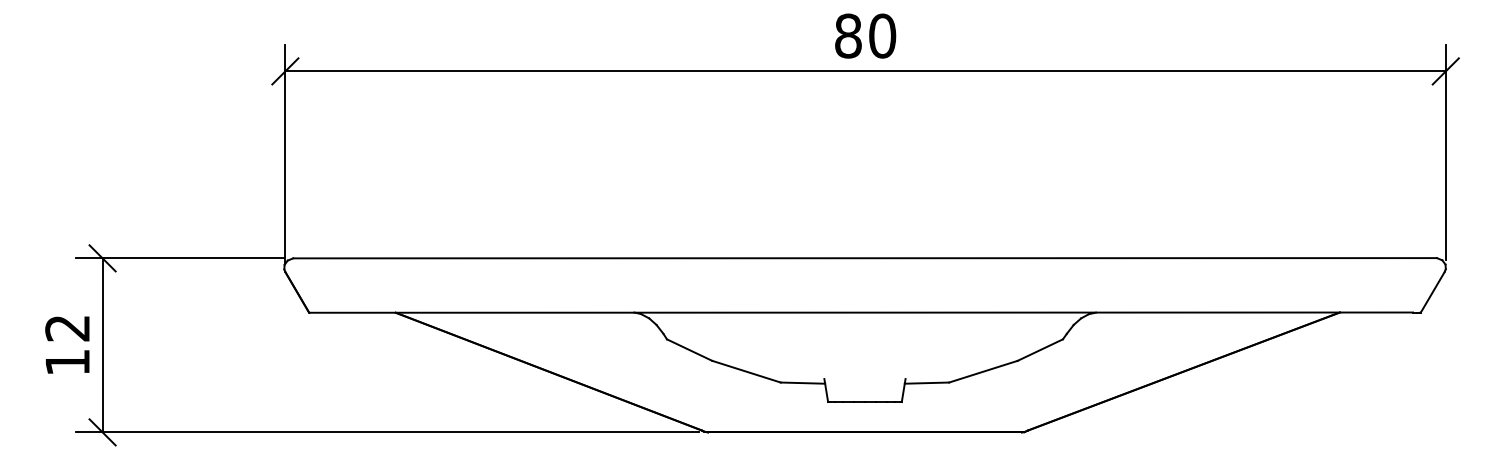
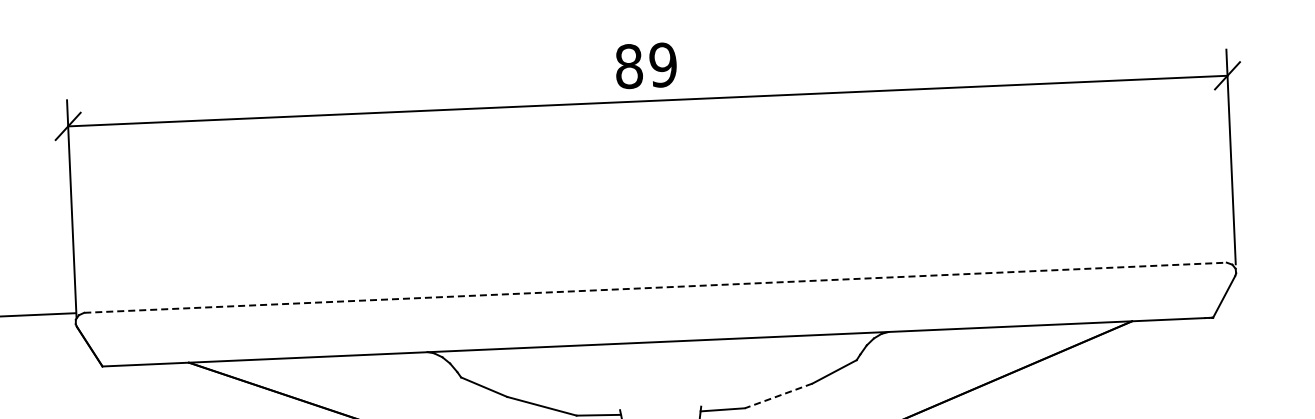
text: (882, 35) -> (663, 64), 80 -> 89
line: (865, 258) -> (655, 288), solid -> dashed
line: (983, 371) -> (778, 395), solid -> dashed

